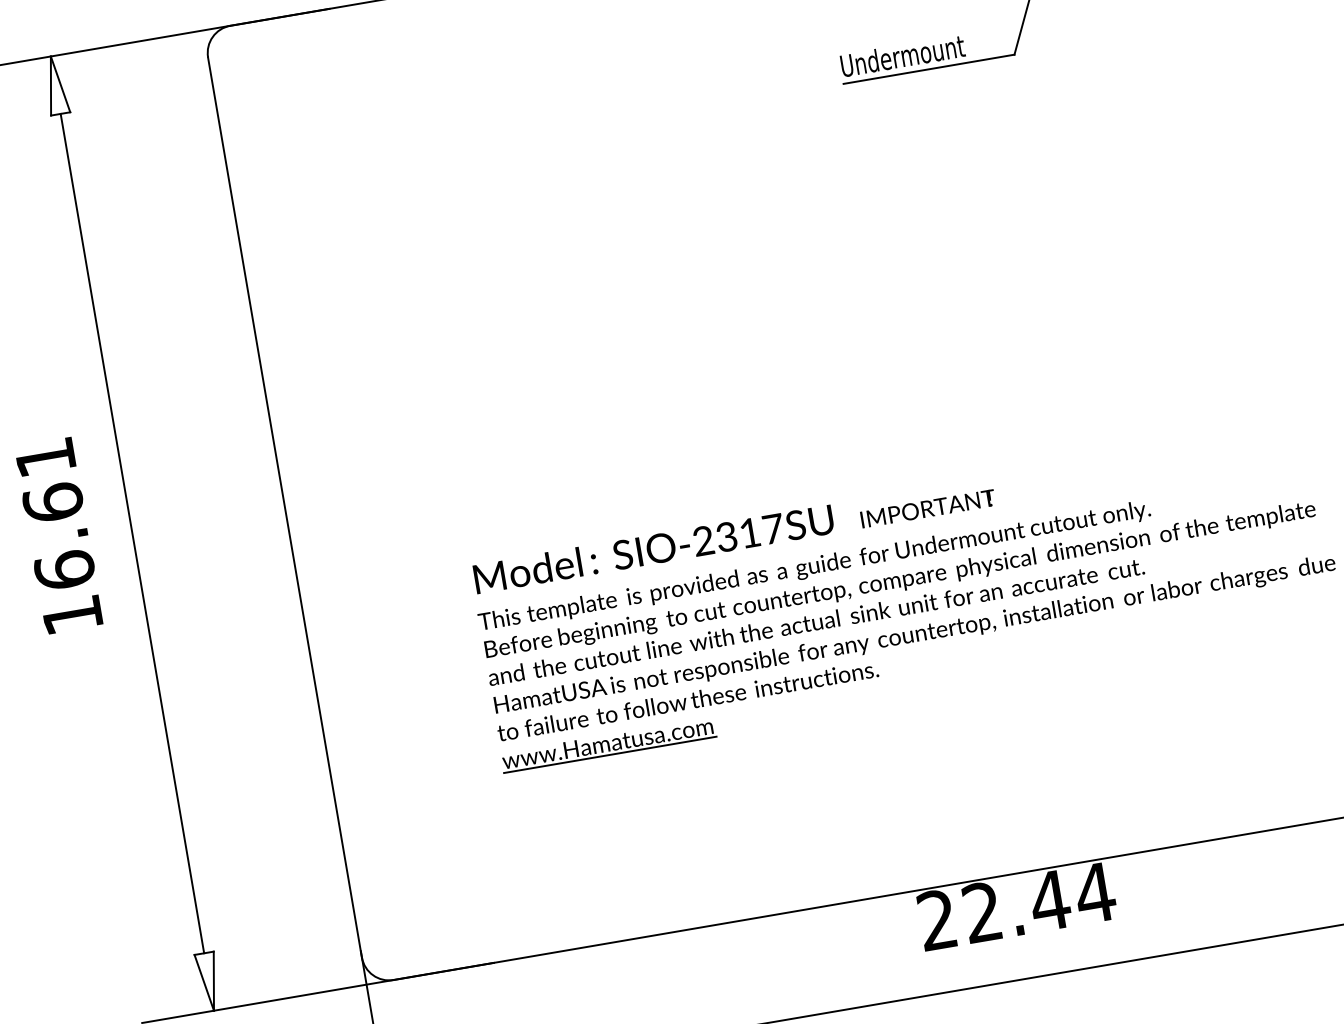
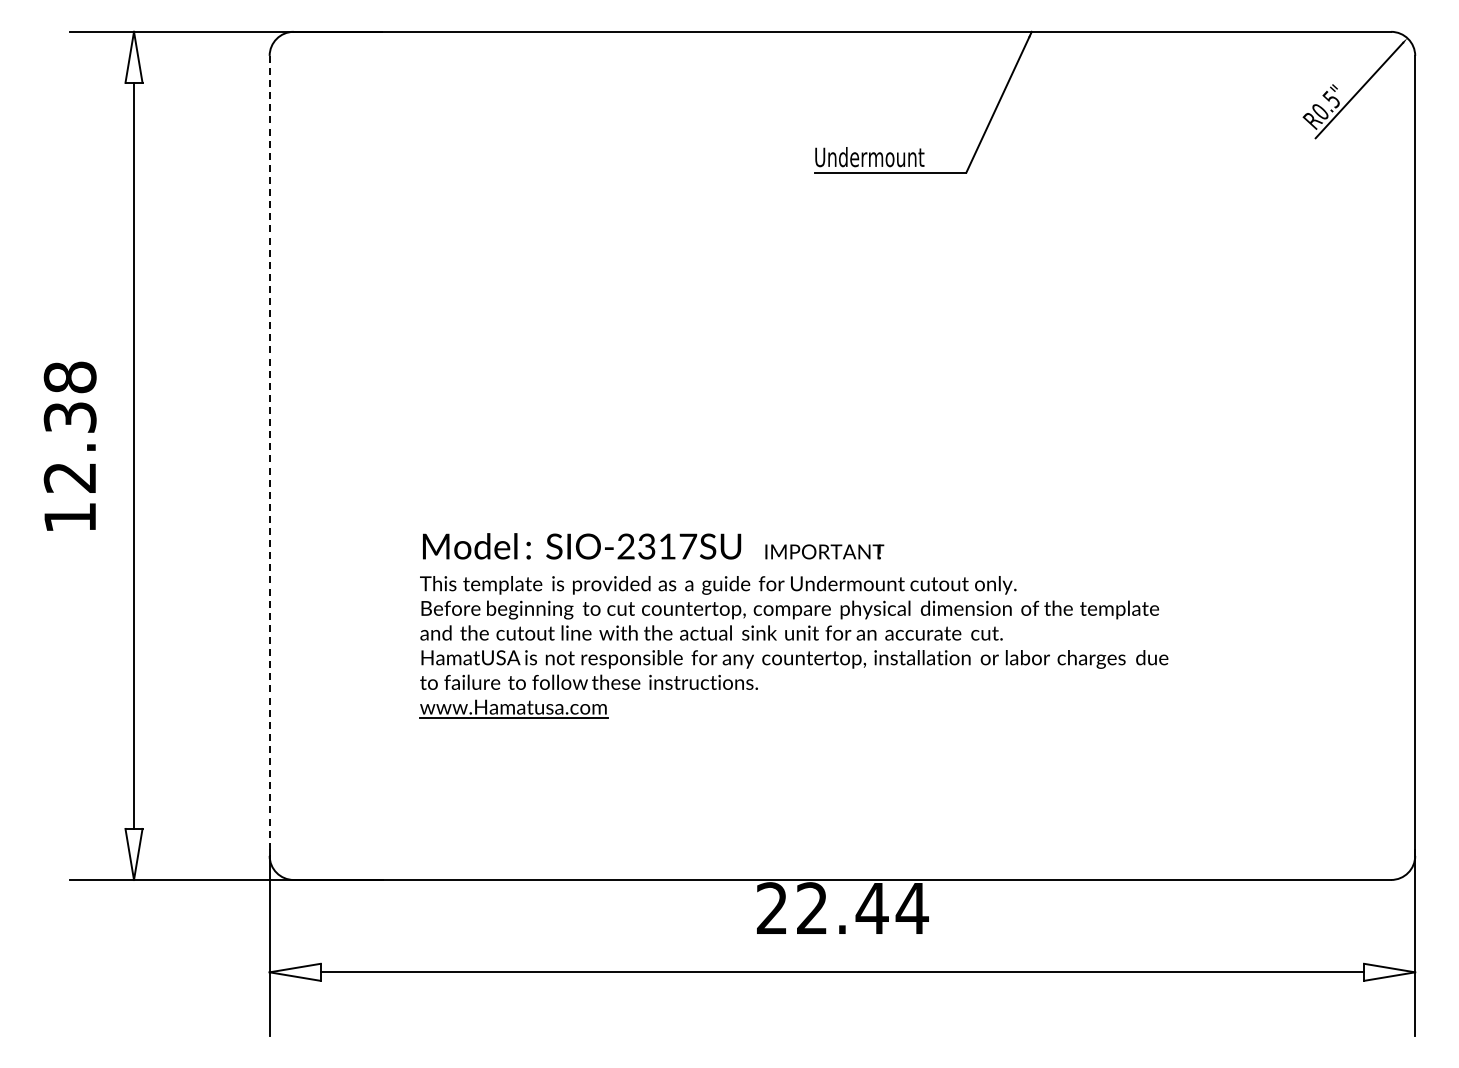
line: (284, 507) -> (269, 455), solid -> dashed
text: (54, 514) -> (69, 427), 16.61 -> 12.38

